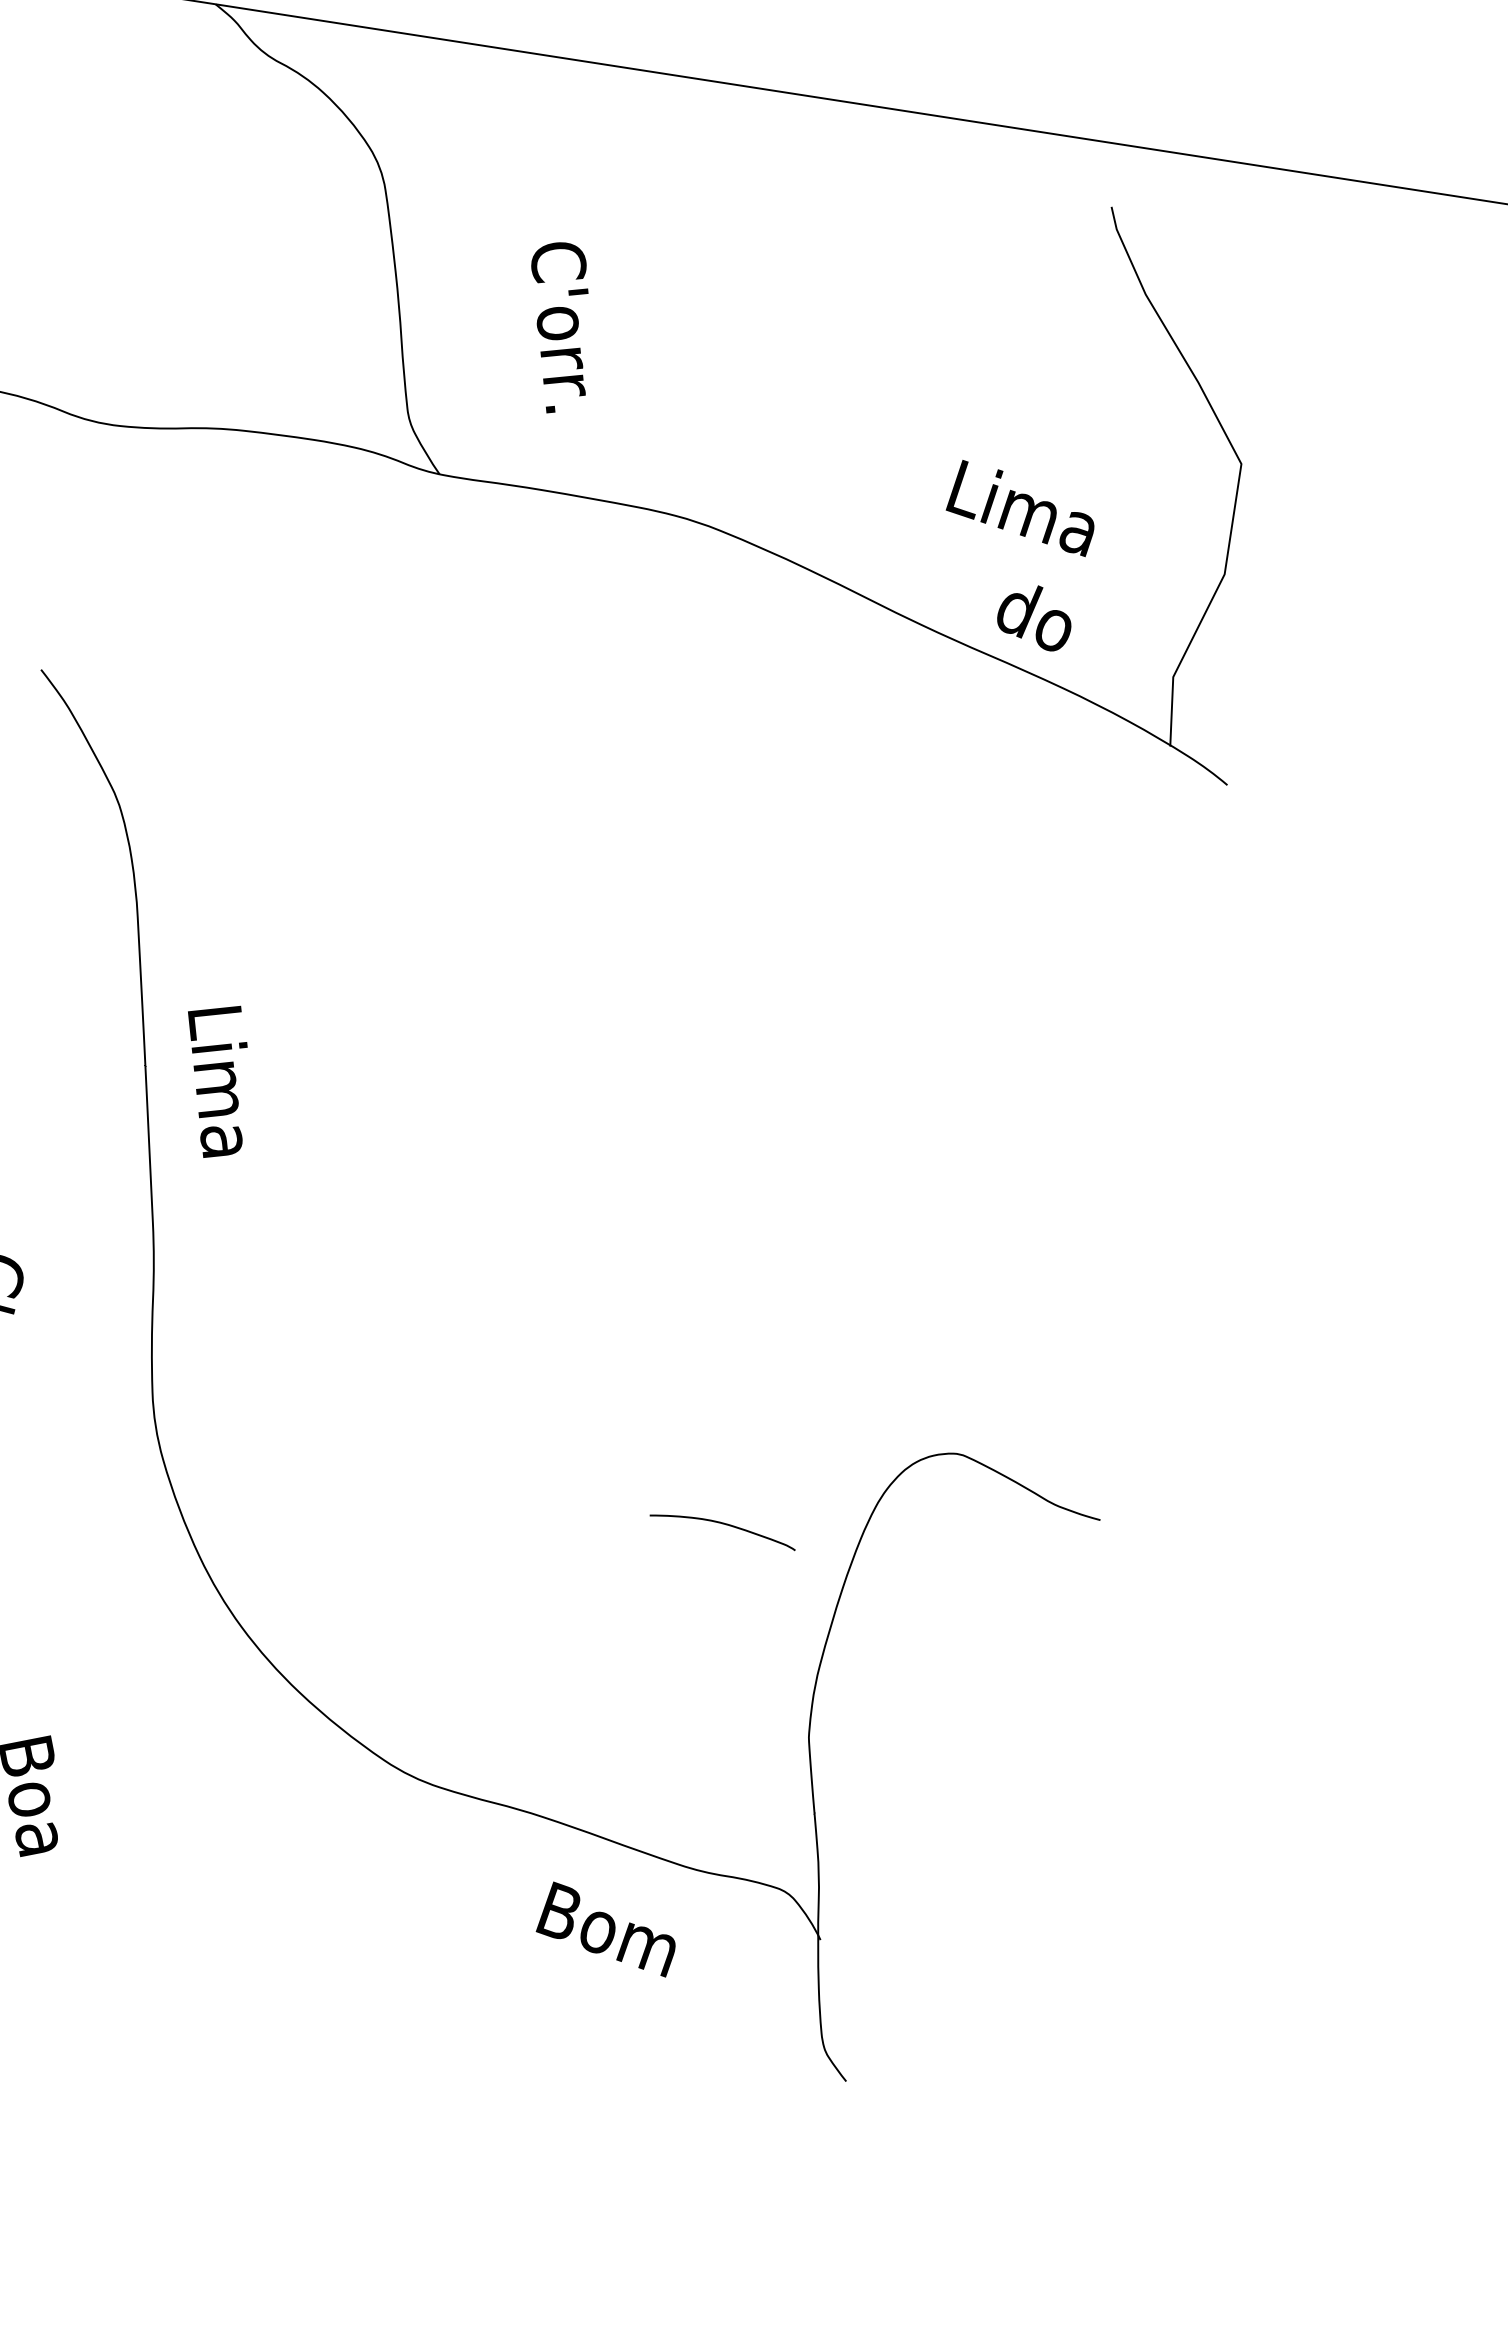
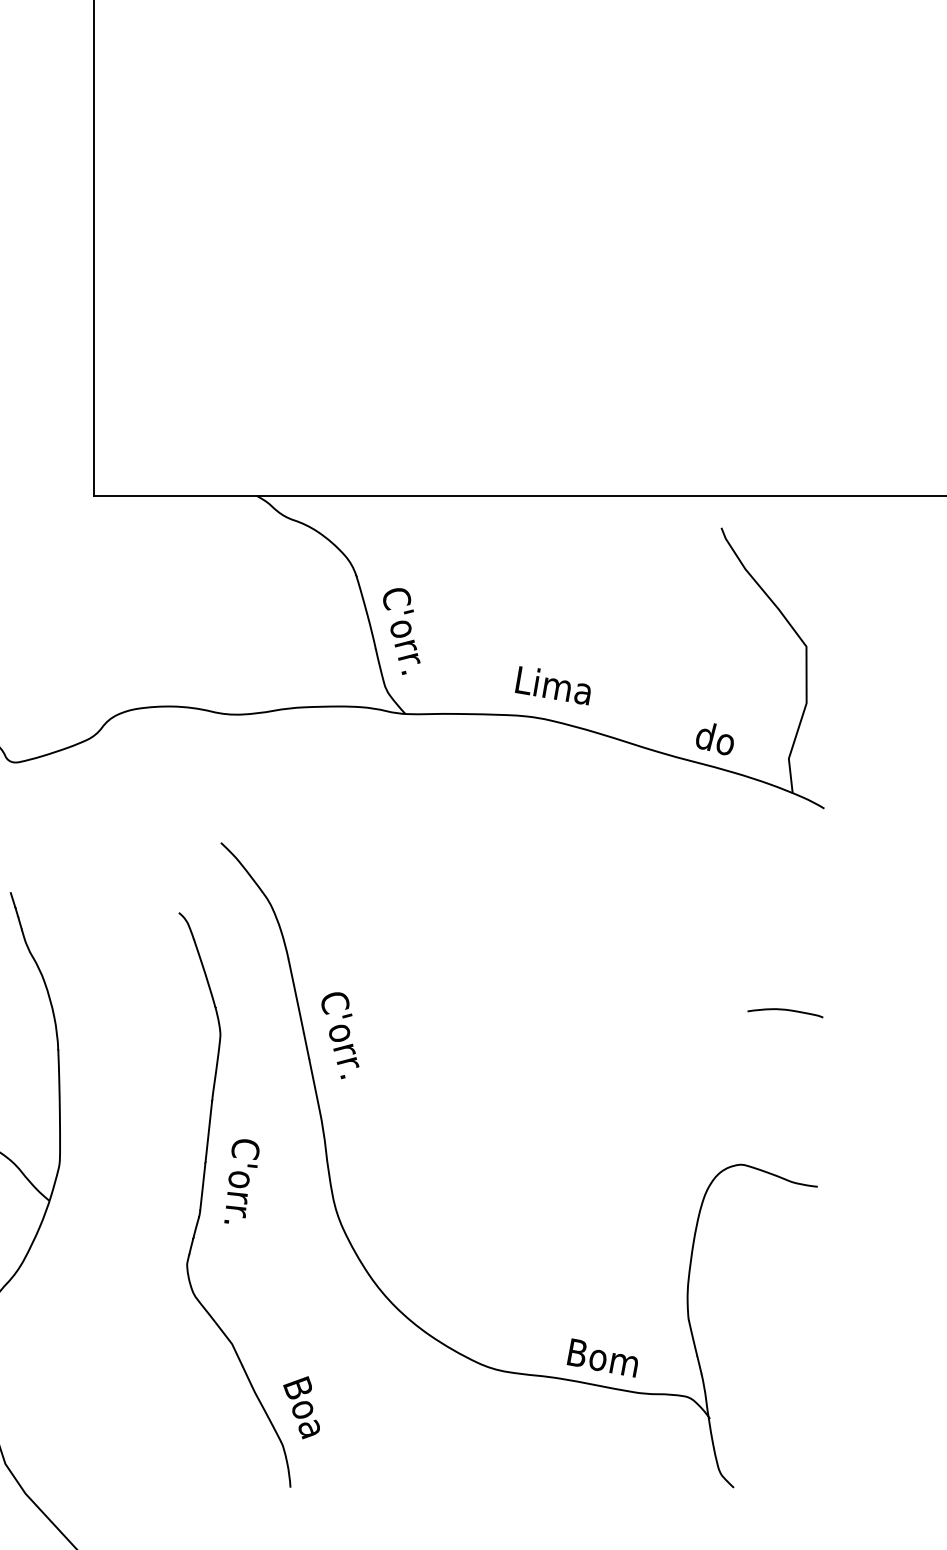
text: (558, 328) -> (401, 631), moved
text: (1021, 507) -> (552, 685), moved
text: (215, 1081) -> (340, 1035), Lima -> C'orr.
curve: (723, 1525) -> (785, 1010), moved
text: (605, 1927) -> (601, 1357), moved

